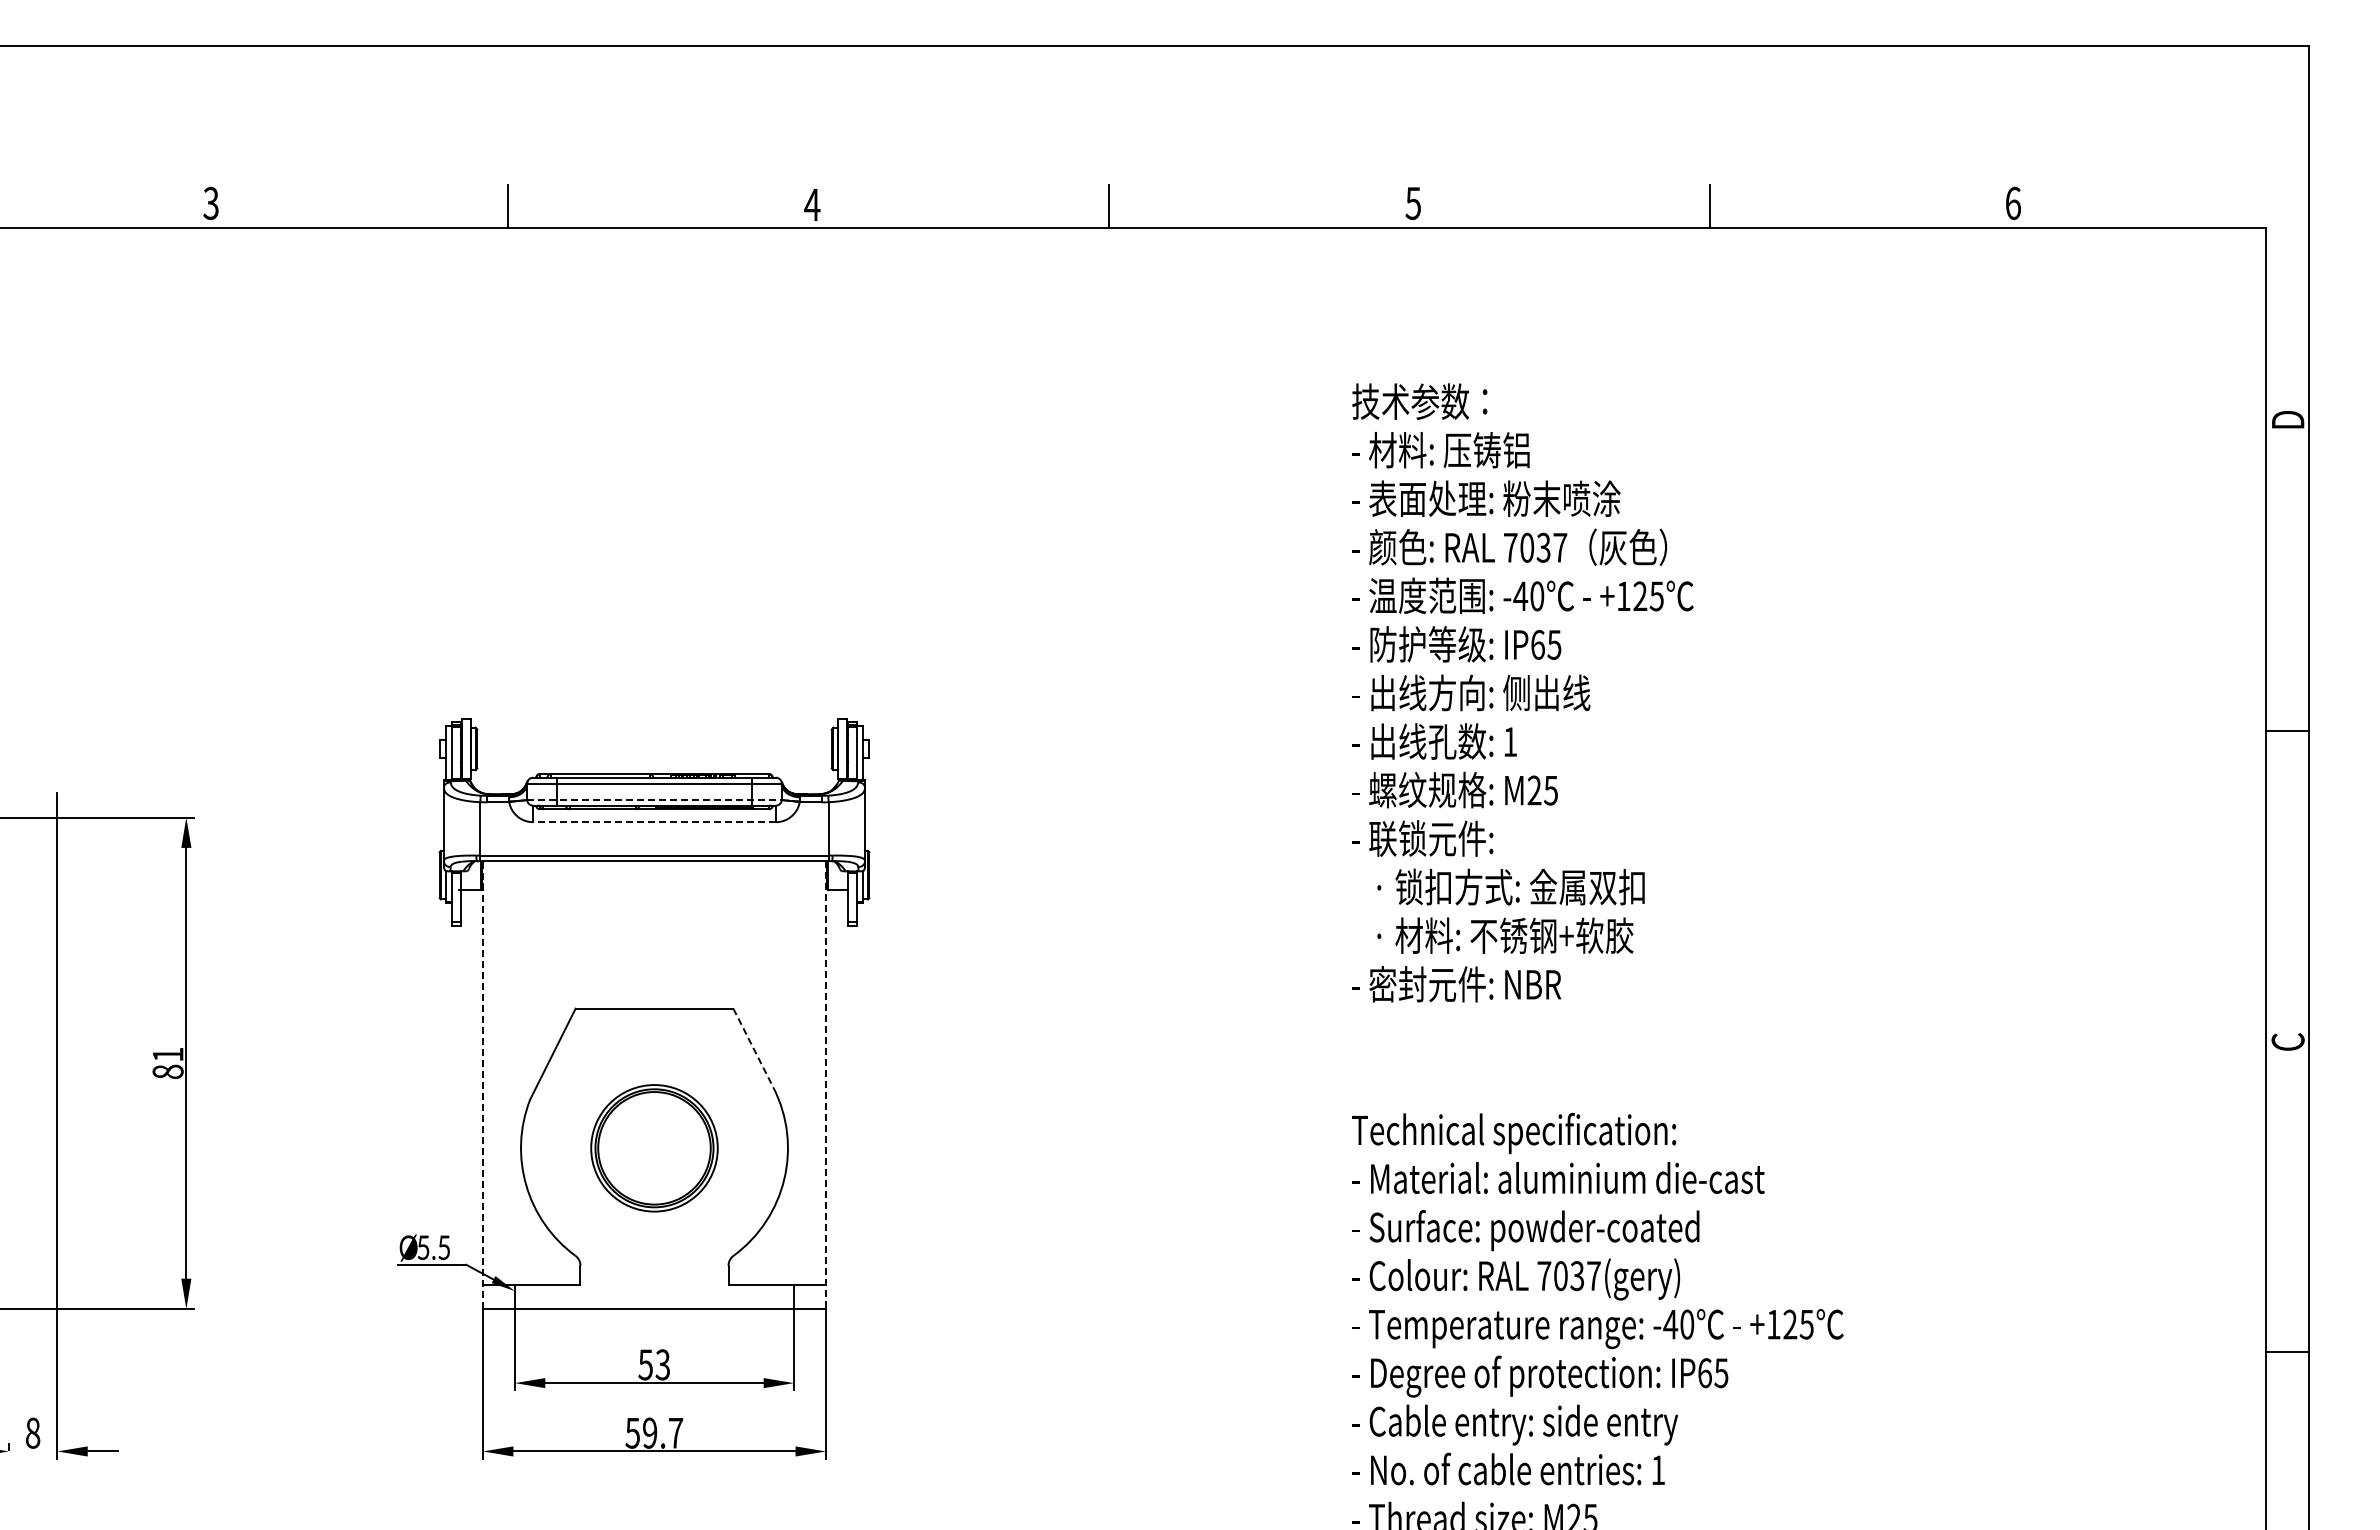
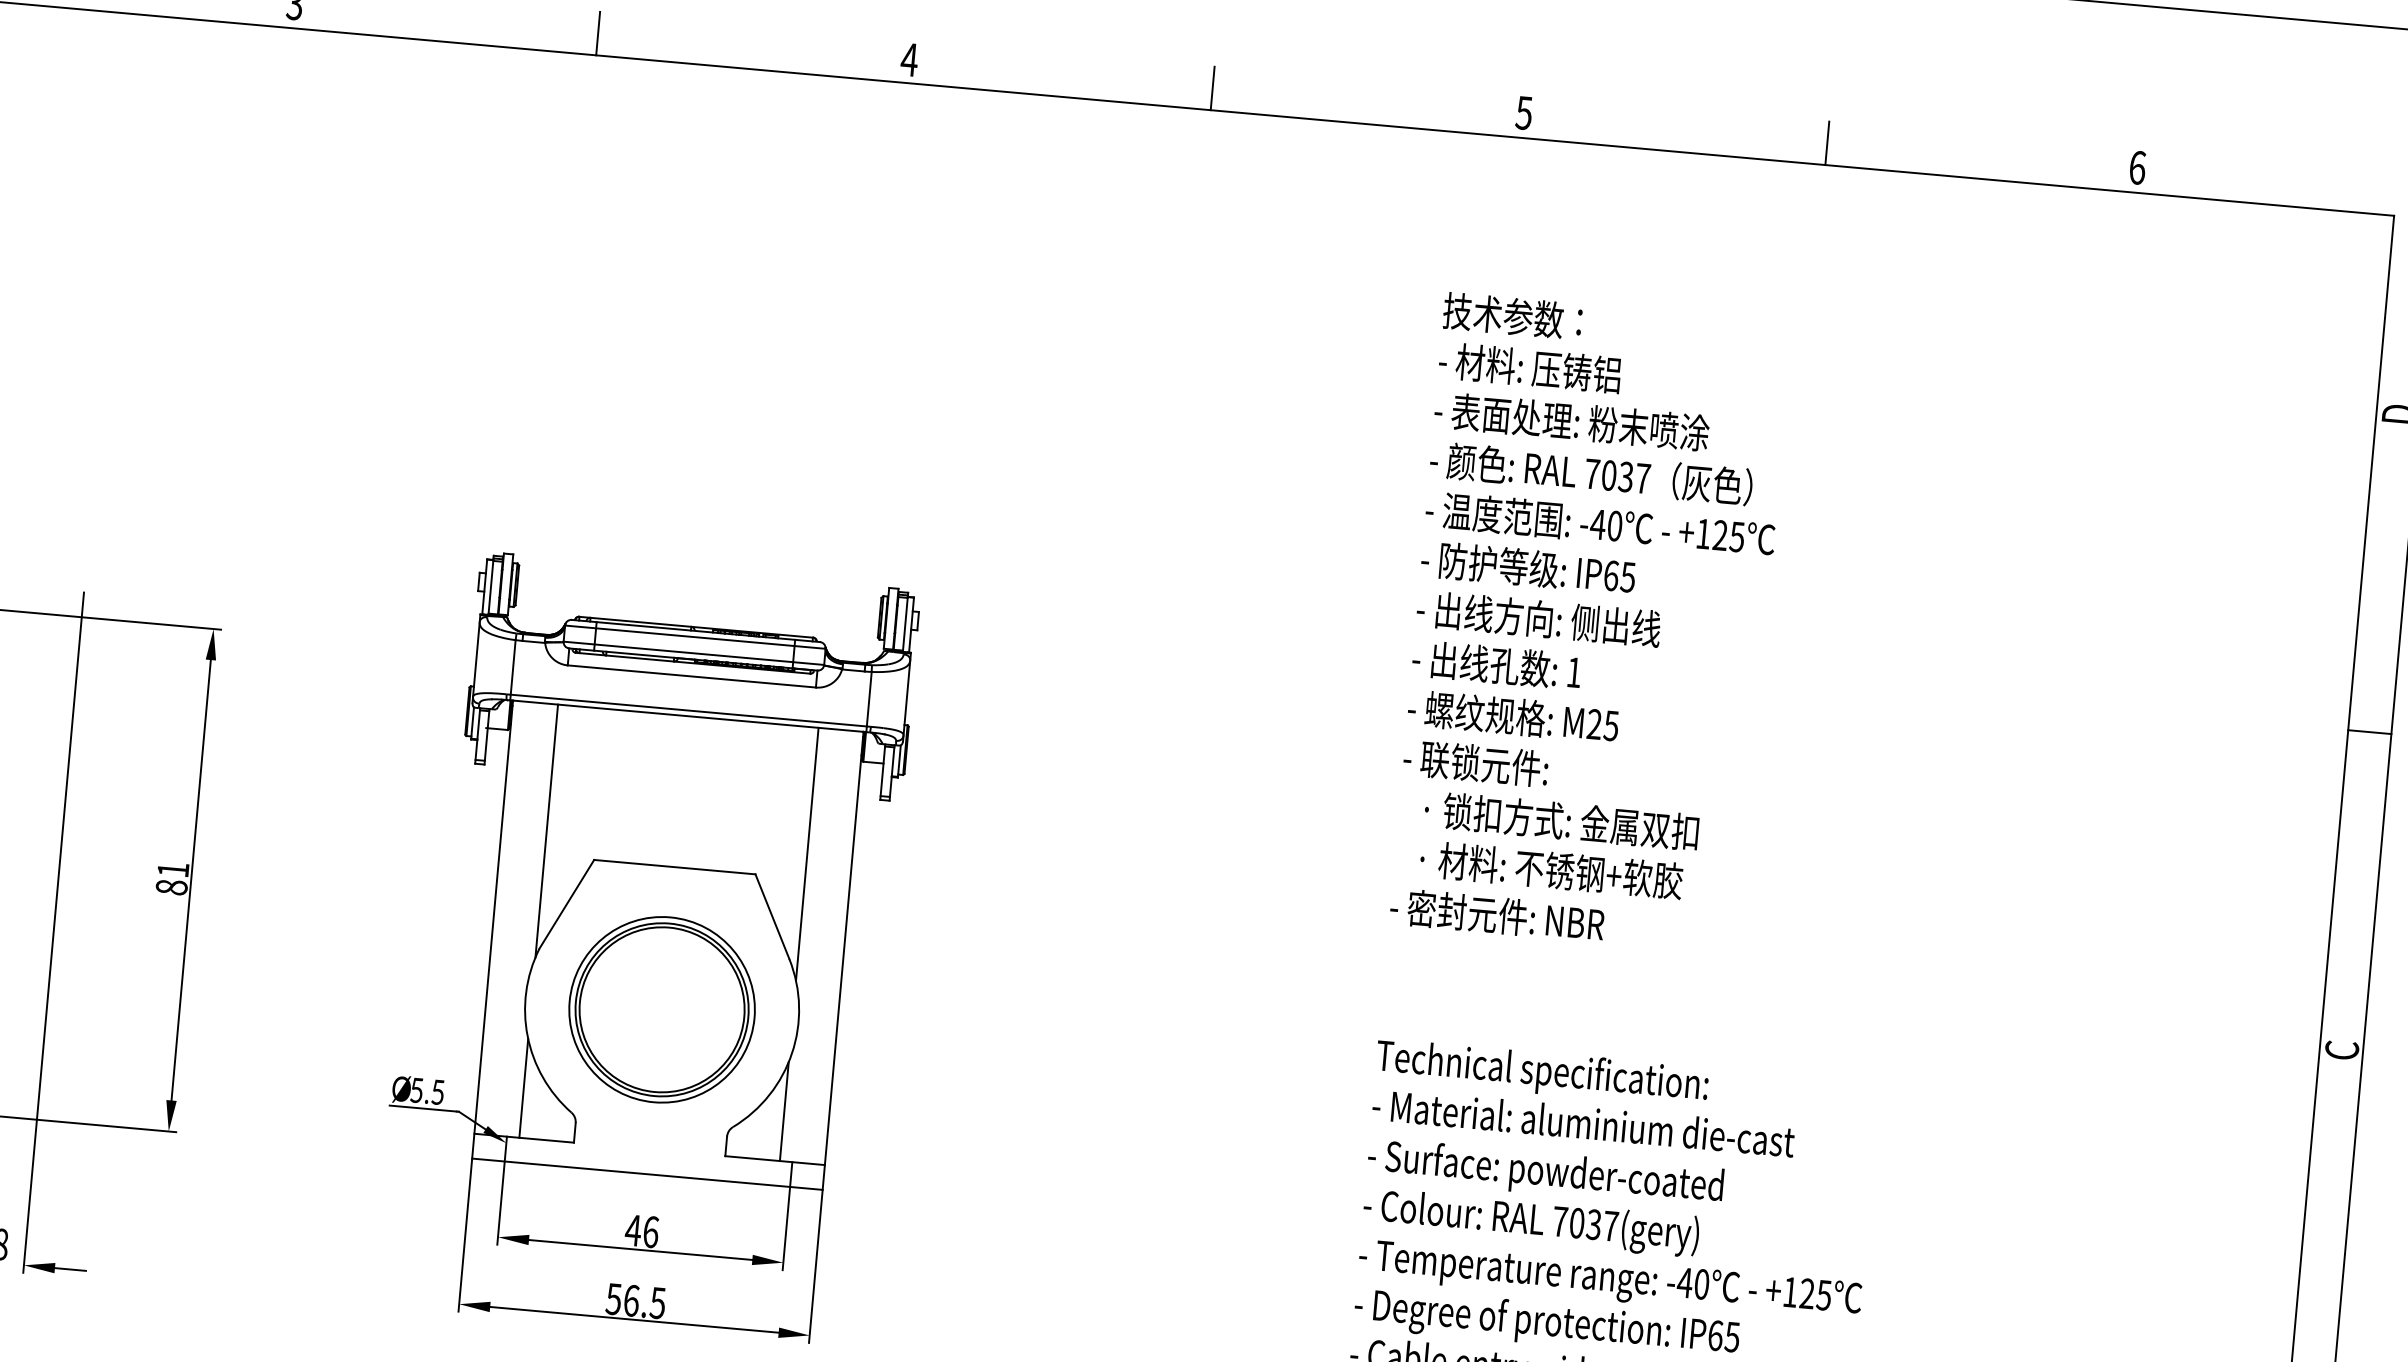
line: (655, 799) -> (694, 653), dashed -> solid
line: (654, 822) -> (691, 676), dashed -> solid
line: (527, 984) -> (547, 830), added
line: (781, 984) -> (806, 854), added
line: (753, 1048) -> (772, 916), dashed -> solid
line: (483, 1085) -> (492, 930), dashed -> solid
line: (825, 1085) -> (842, 961), dashed -> solid
part: (654, 1148) -> (662, 1010), size x1.43
line: (527, 1236) -> (524, 1088), added
line: (781, 1236) -> (783, 1111), added
text: (653, 1364) -> (641, 1230), 53 -> 46
text: (663, 1432) -> (645, 1301), 59.7 -> 56.5

